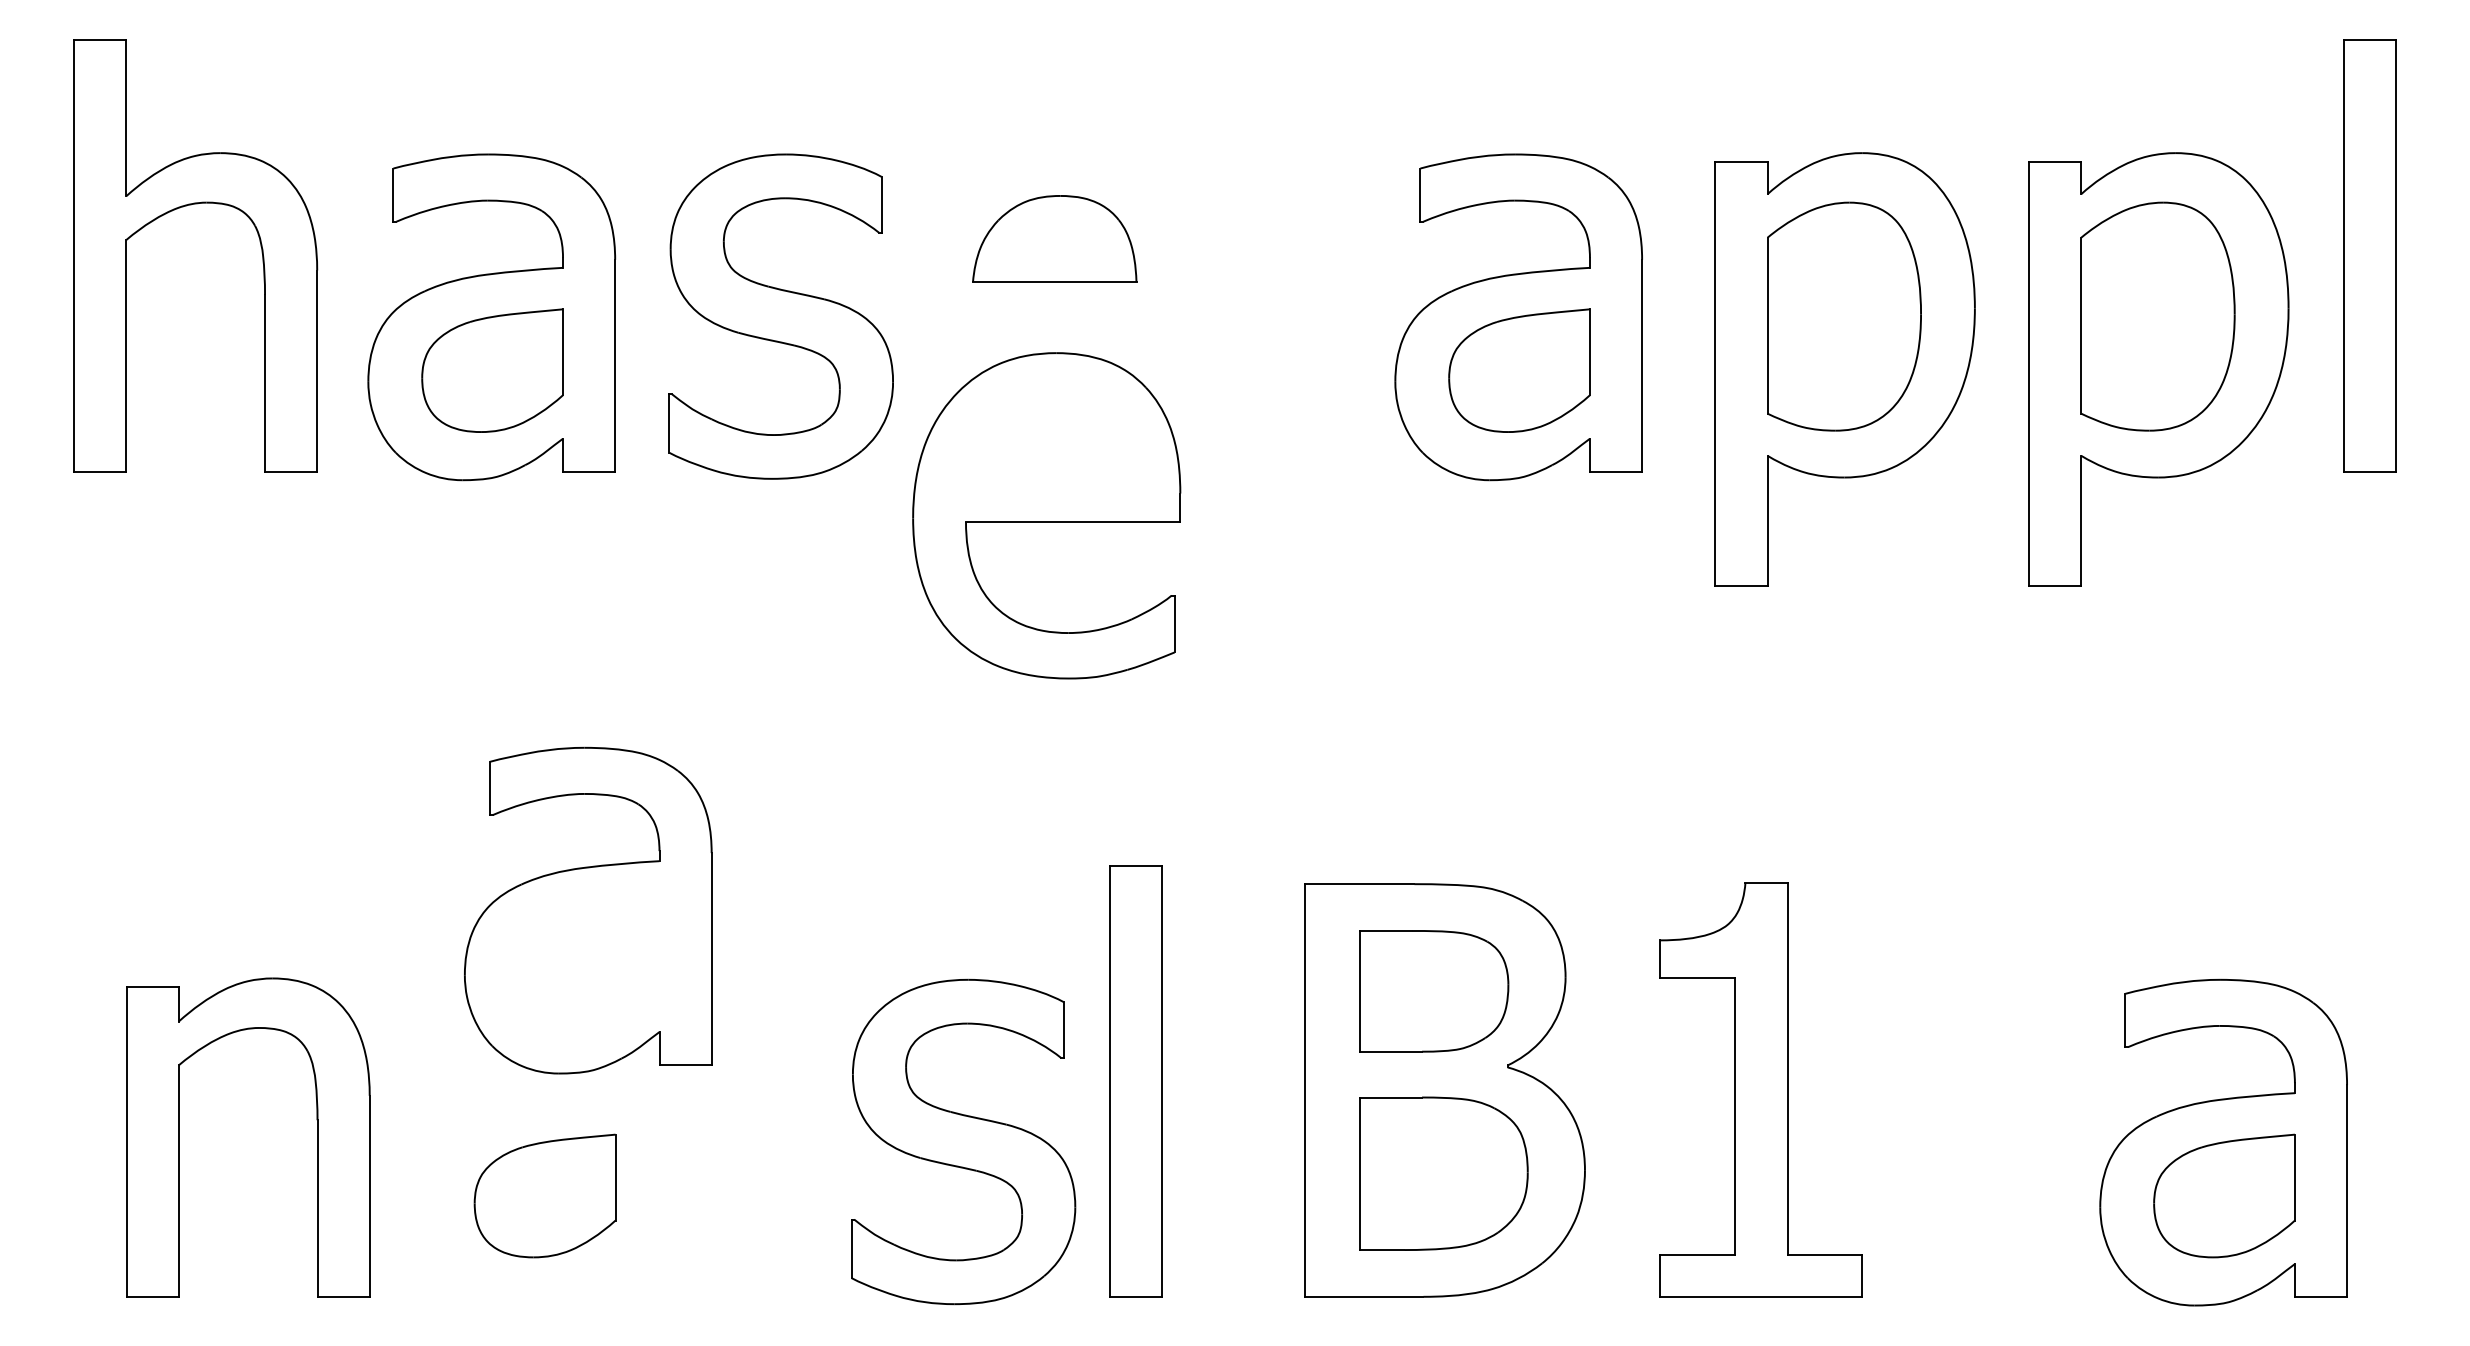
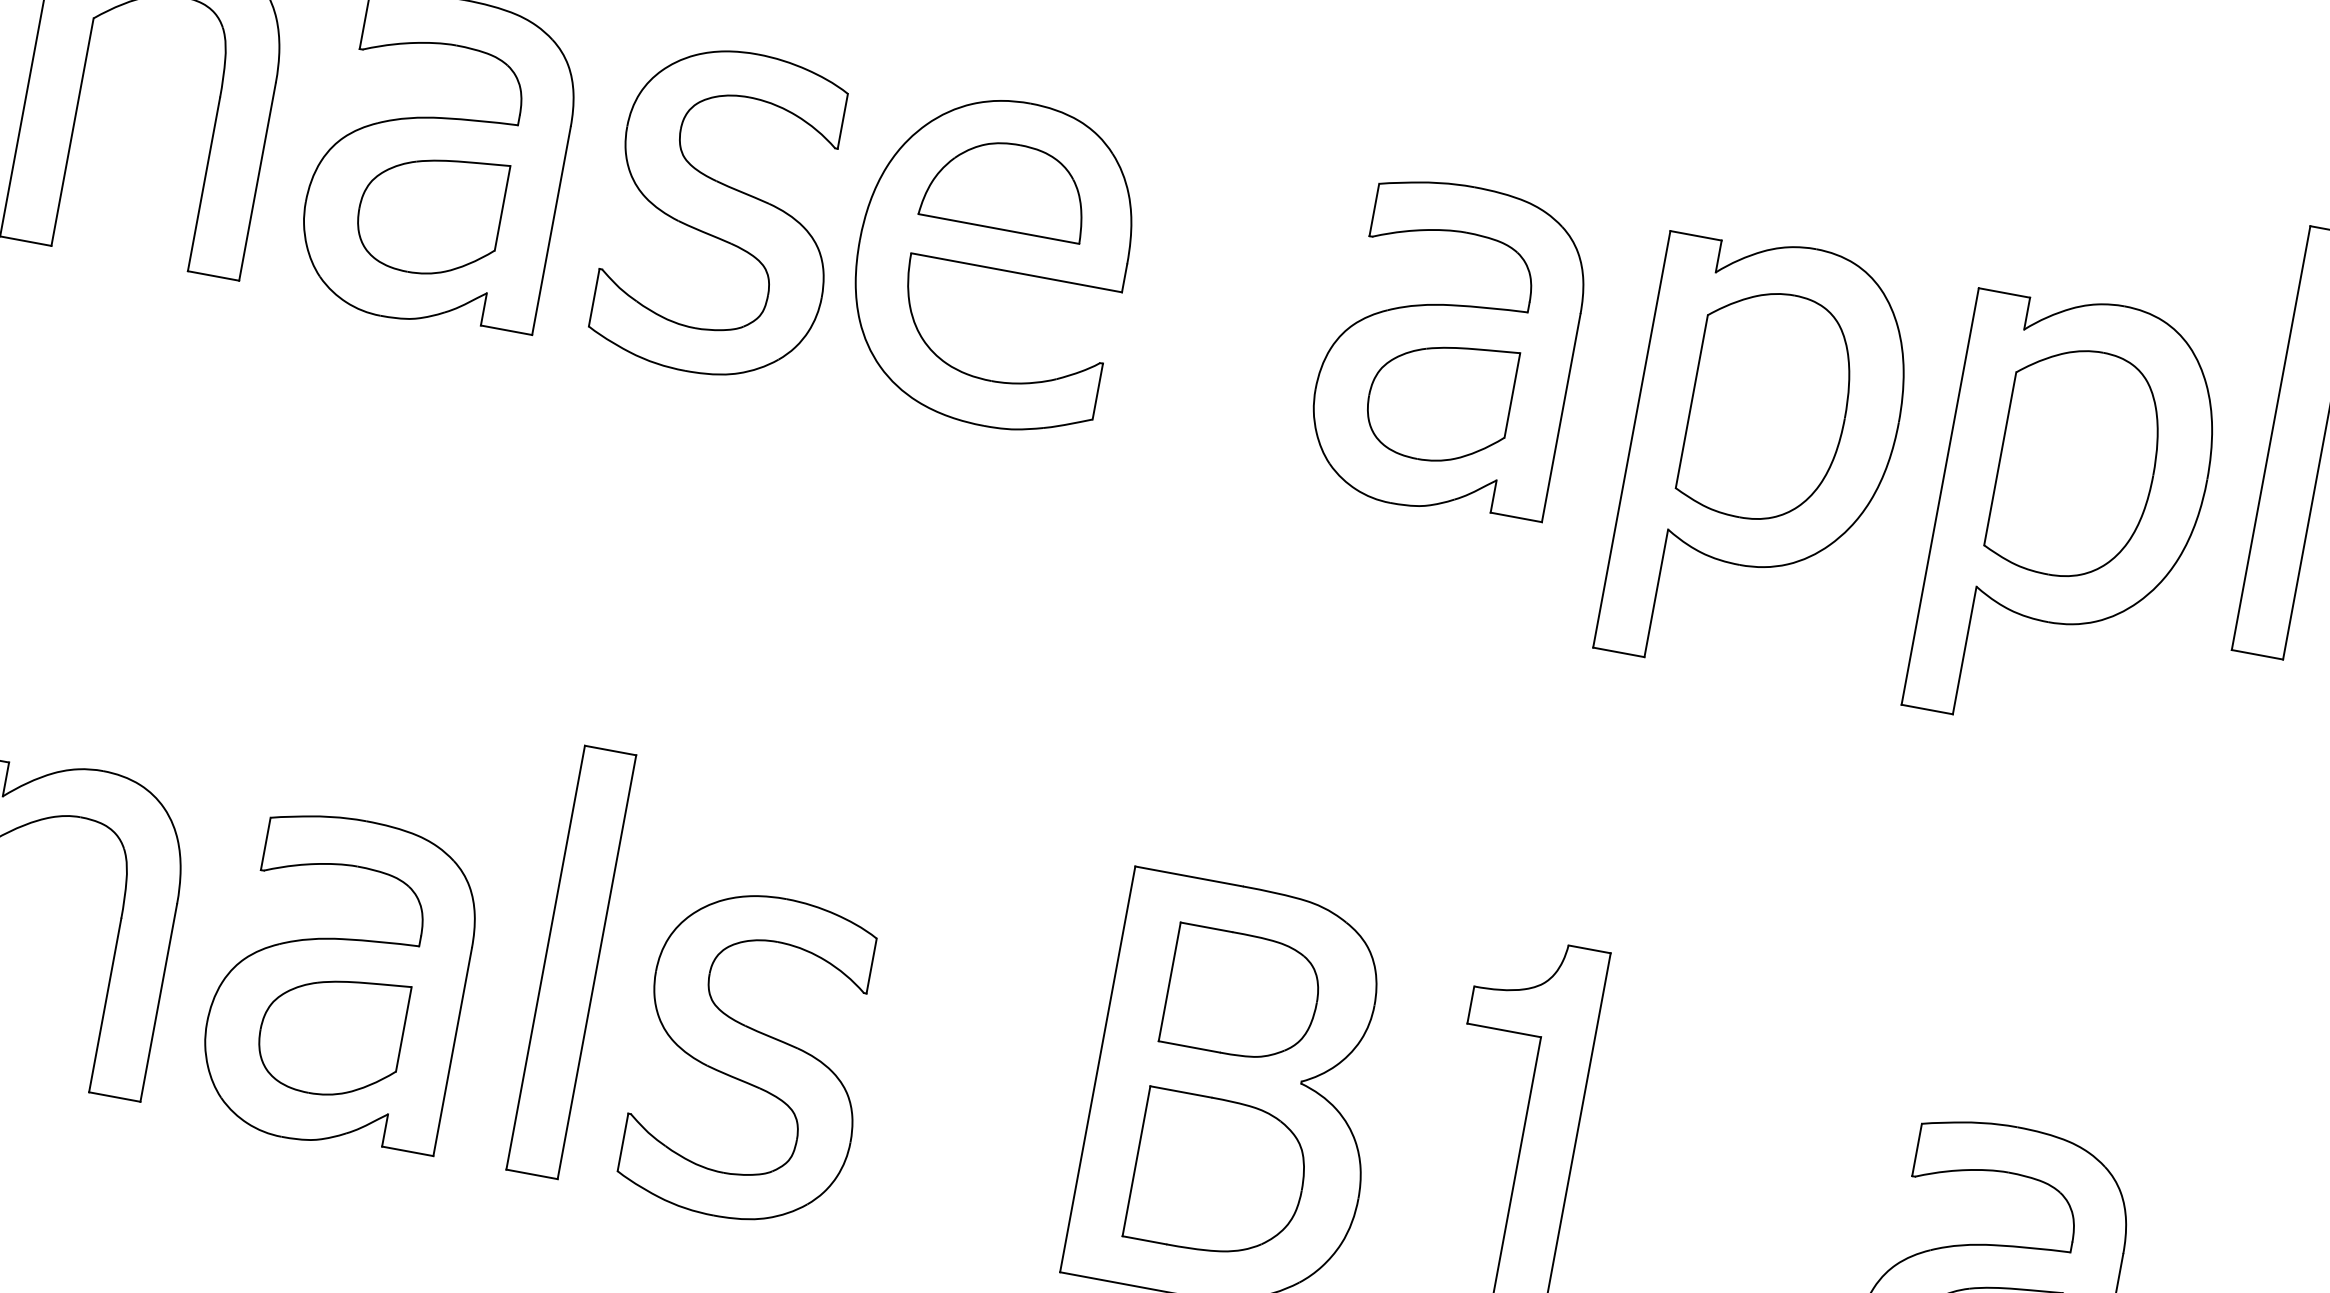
part: (1046, 515) -> (991, 261), moved
part: (588, 910) -> (340, 981), moved
part: (1135, 1081) -> (570, 962), moved

